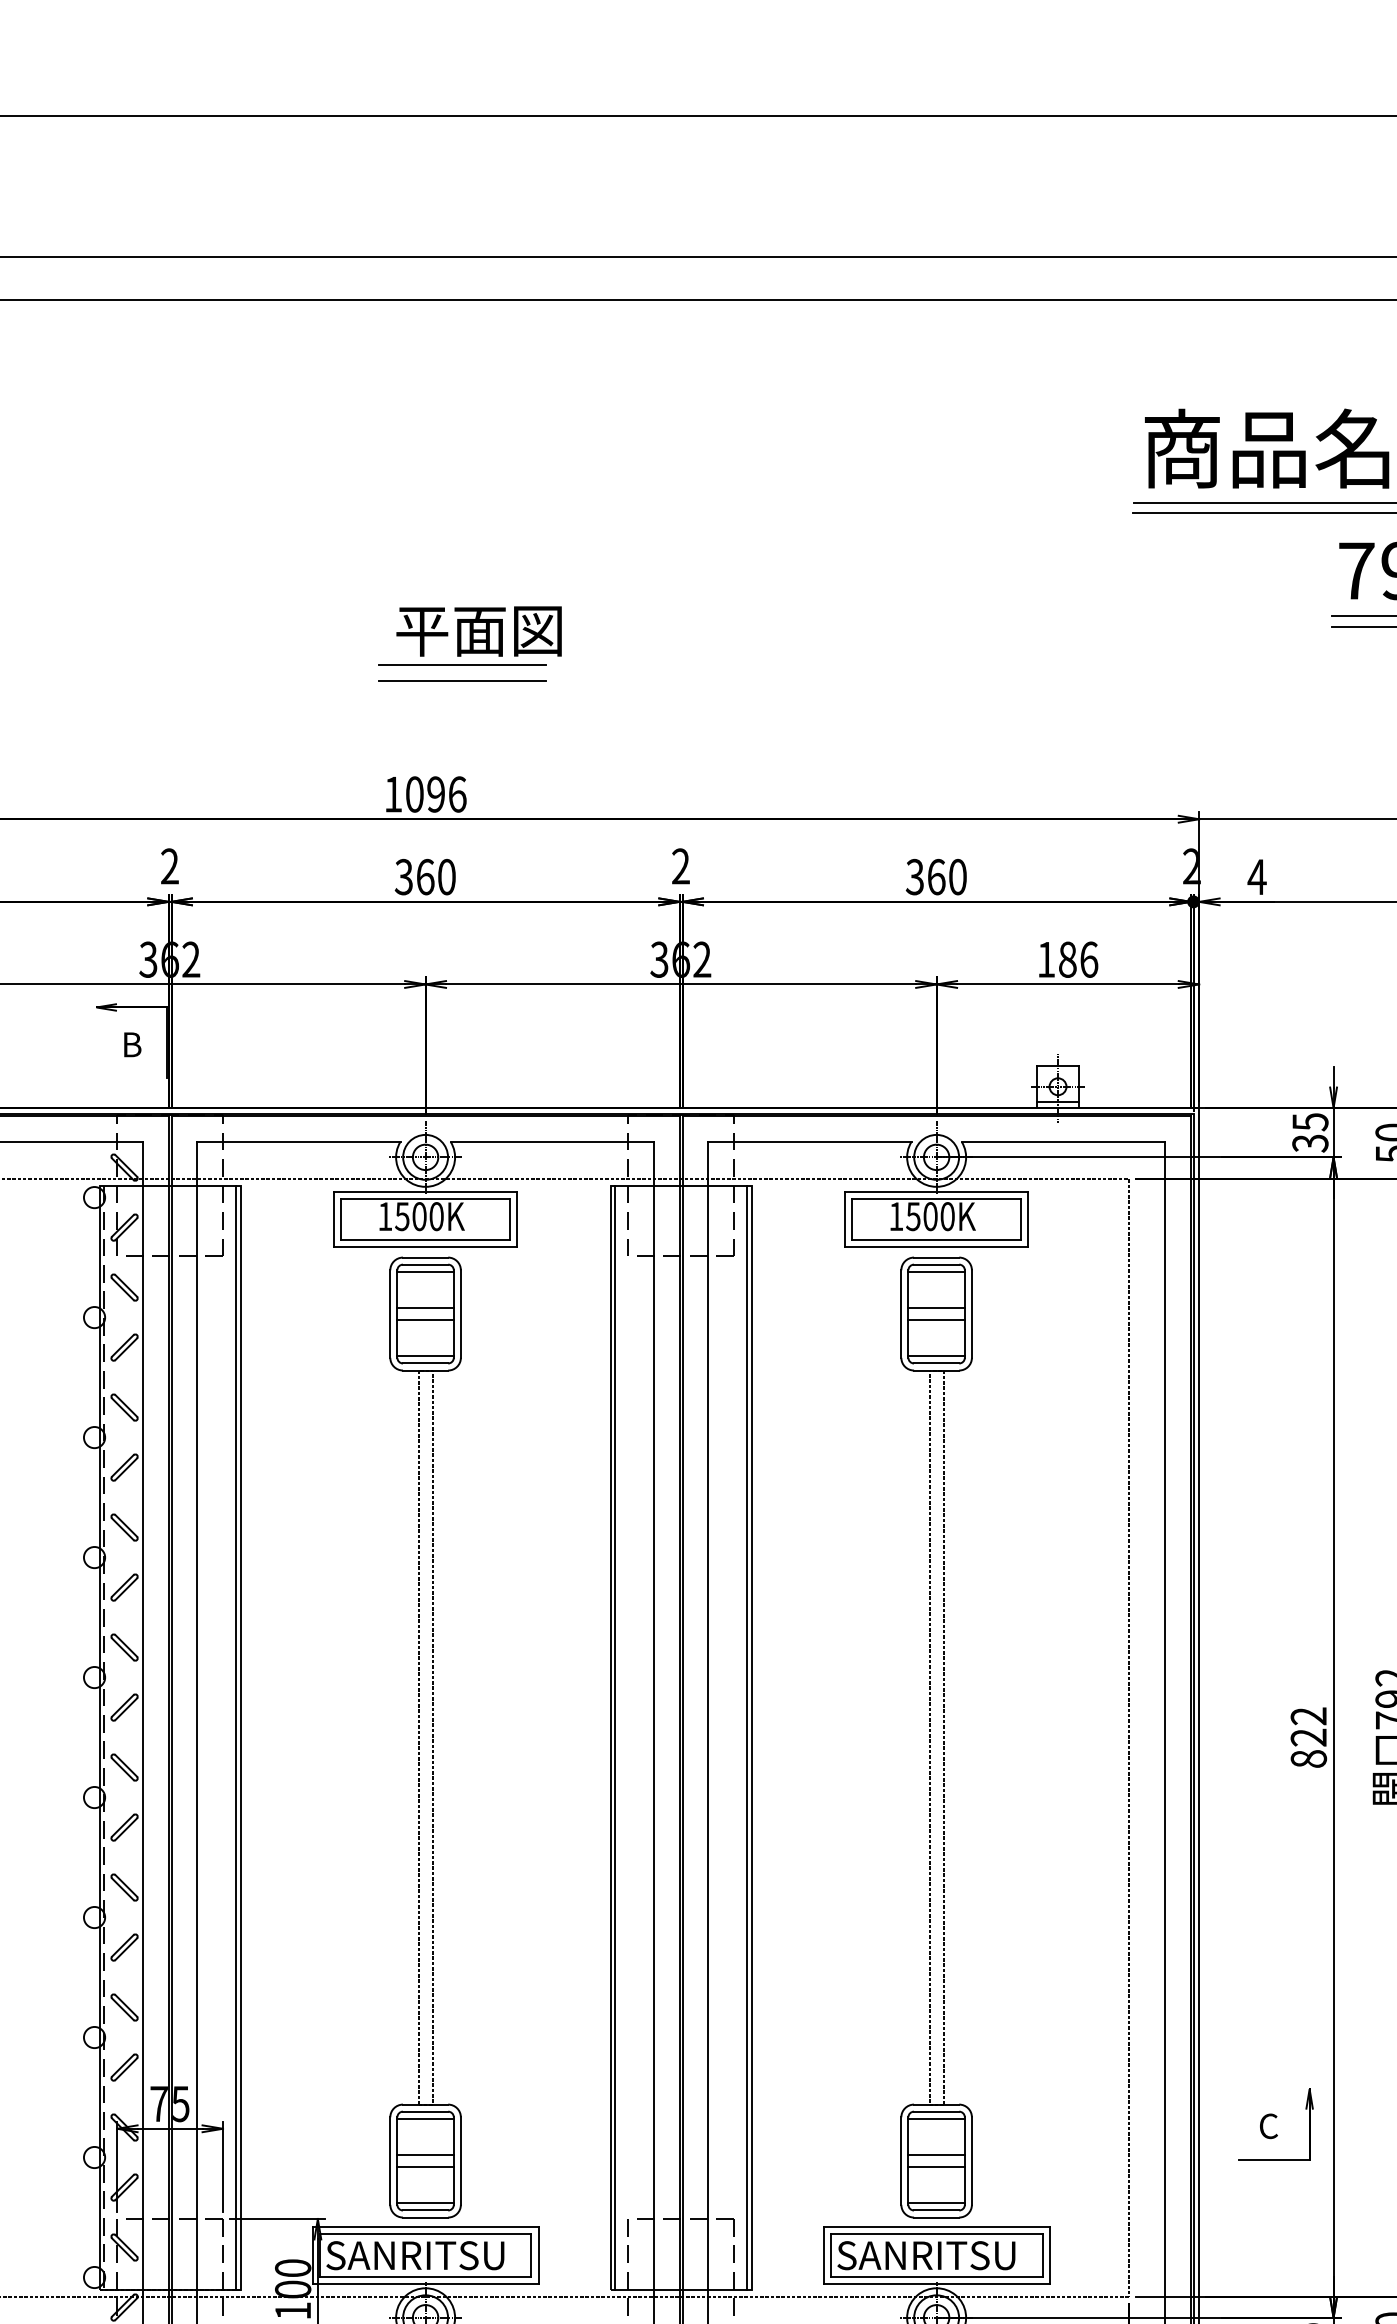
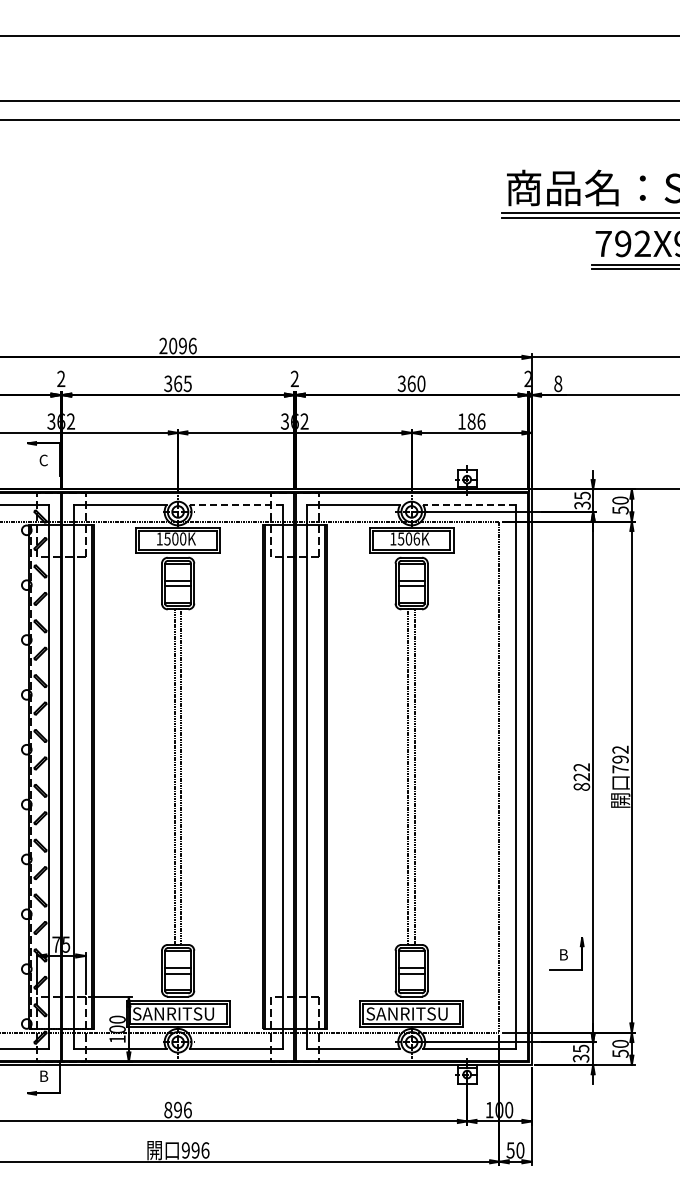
part: (470, 644) -> (198, 277), removed
text: (393, 793) -> (163, 345), 1096 -> 2096
text: (446, 876) -> (187, 383), 360 -> 365
text: (1255, 876) -> (557, 383), 4 -> 8
text: (131, 1044) -> (43, 460), B -> C
line: (553, 1141) -> (236, 504), solid -> dashed
line: (1063, 1141) -> (469, 504), solid -> dashed
text: (947, 1215) -> (416, 538), 1500K -> 1506K
text: (1268, 2125) -> (563, 954), C -> B

